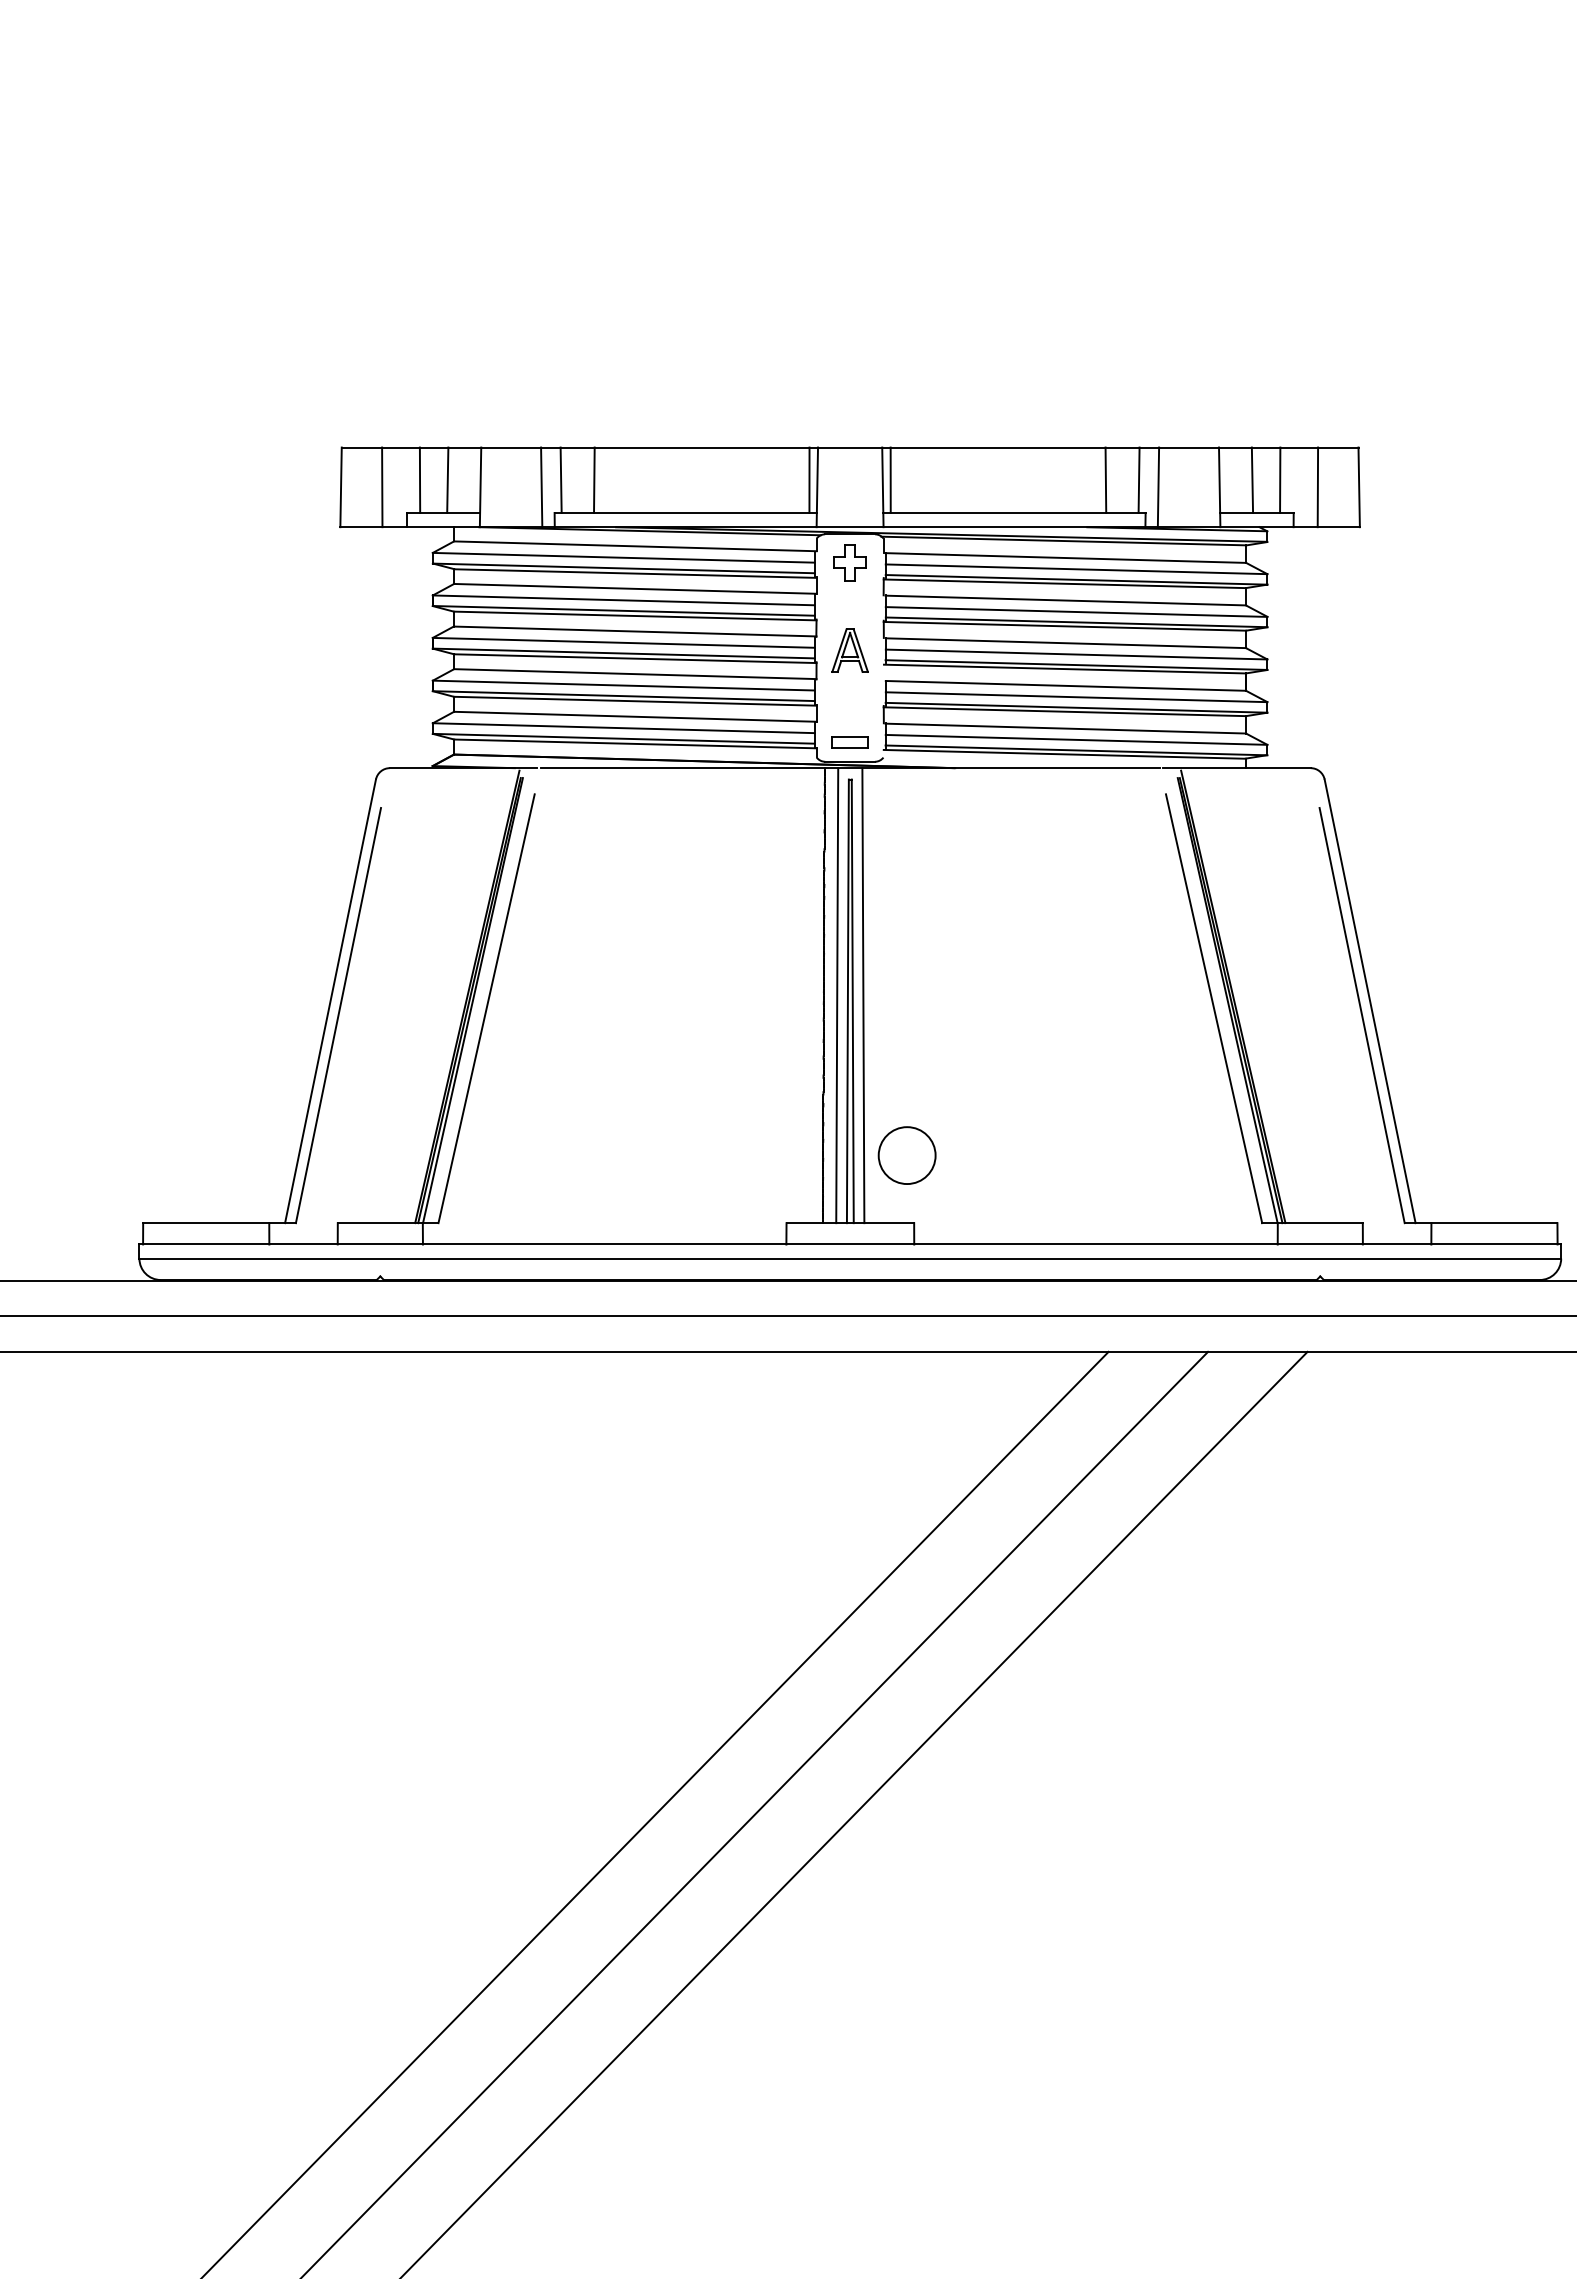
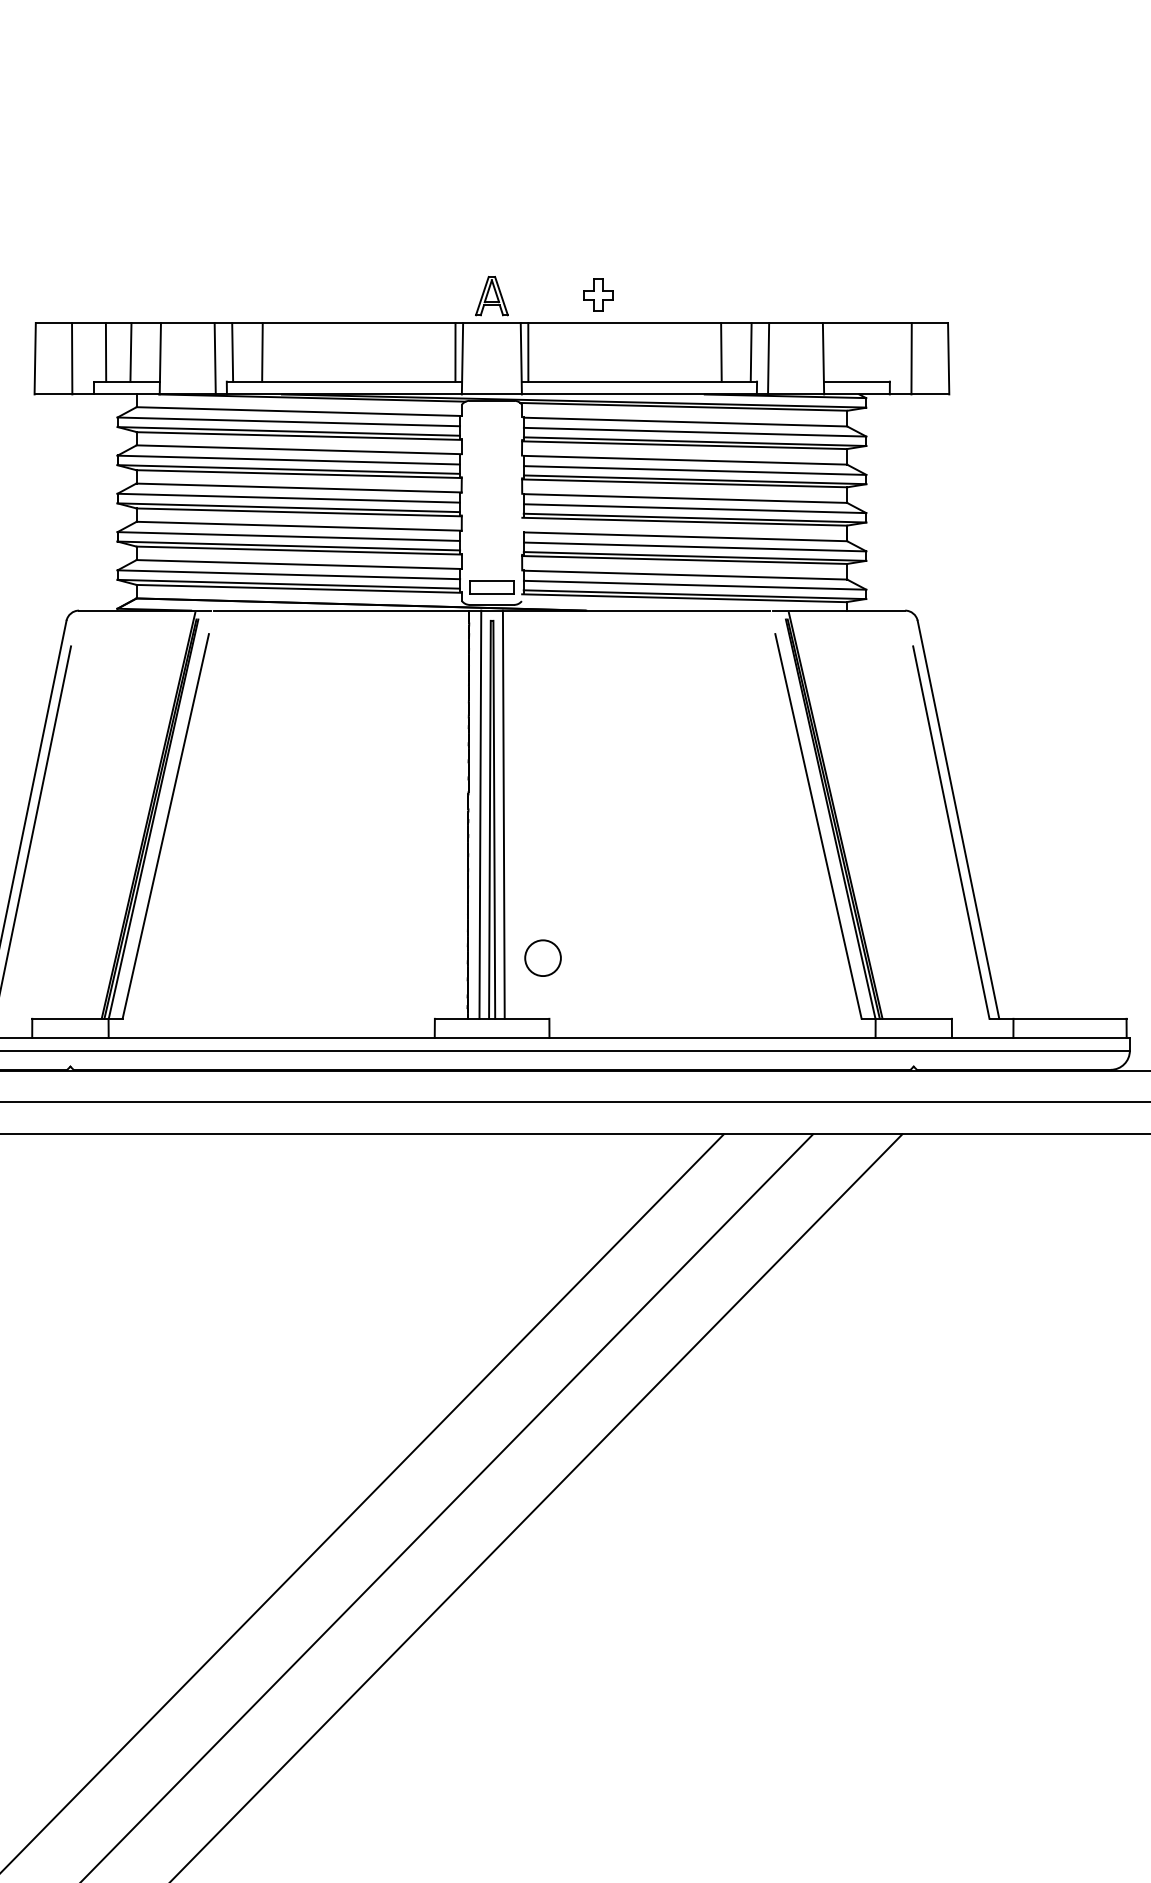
line: (1252, 479) -> (852, 351), removed
line: (1280, 479) -> (878, 351), removed
part: (849, 562) -> (598, 295), moved
part: (849, 650) -> (491, 296), moved
part: (849, 742) -> (491, 587), size x1.4
circle: (906, 1155) -> (542, 958), size x0.7

